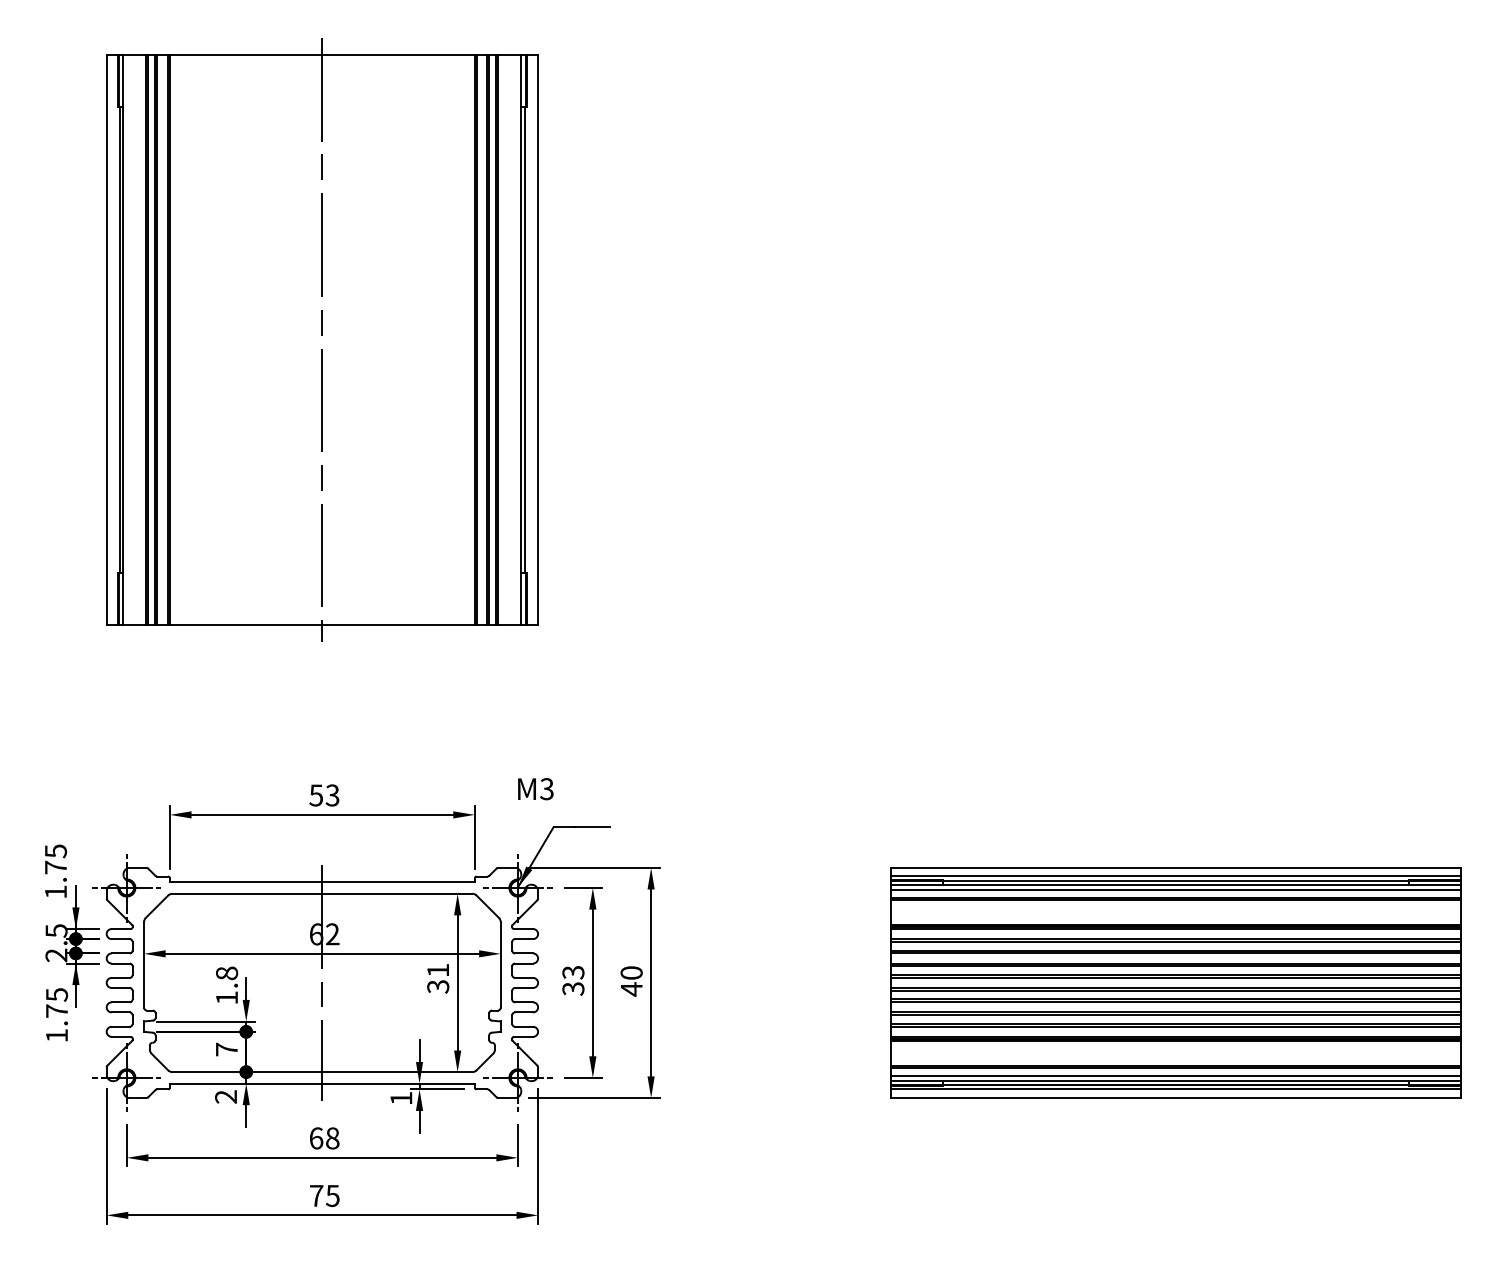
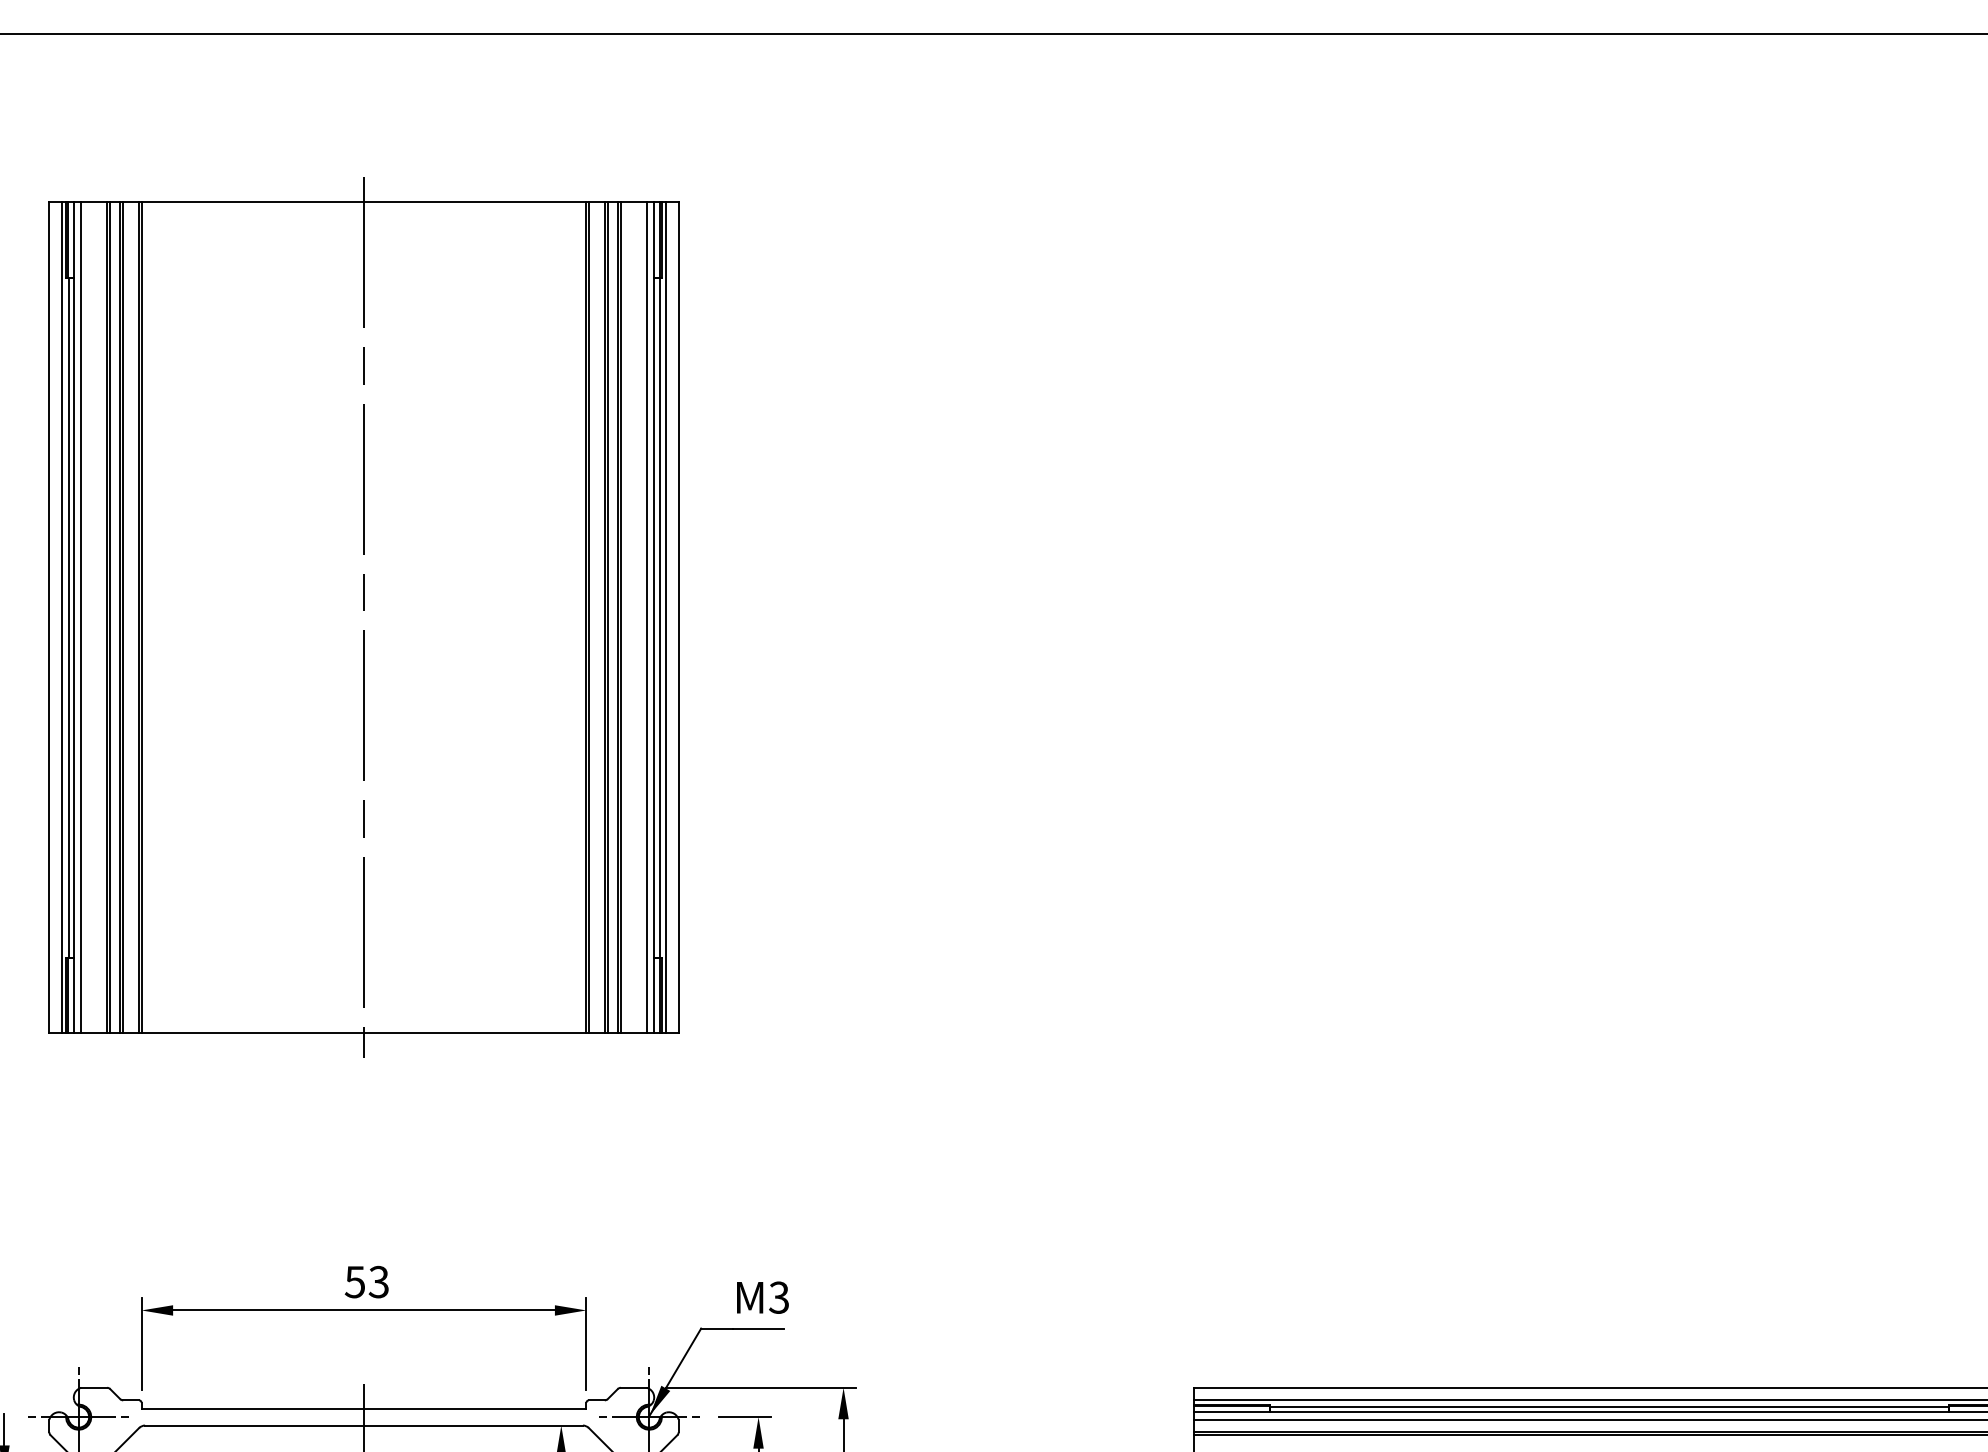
line: (115, 339) -> (62, 616), added
line: (128, 339) -> (81, 616), added
line: (516, 339) -> (647, 616), added
line: (529, 339) -> (666, 616), added
text: (535, 789) -> (762, 1298), moved

